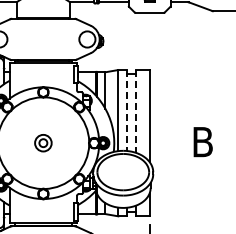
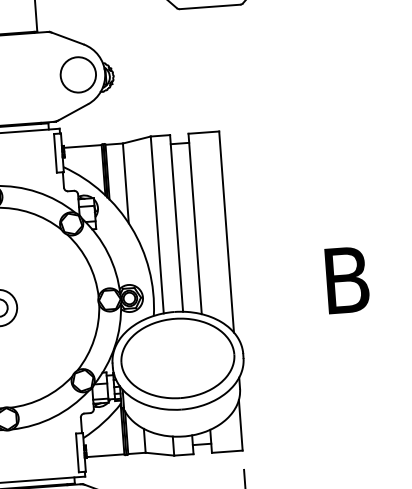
line: (127, 110) -> (177, 223), dashed -> solid
line: (135, 111) -> (194, 224), dashed -> solid

